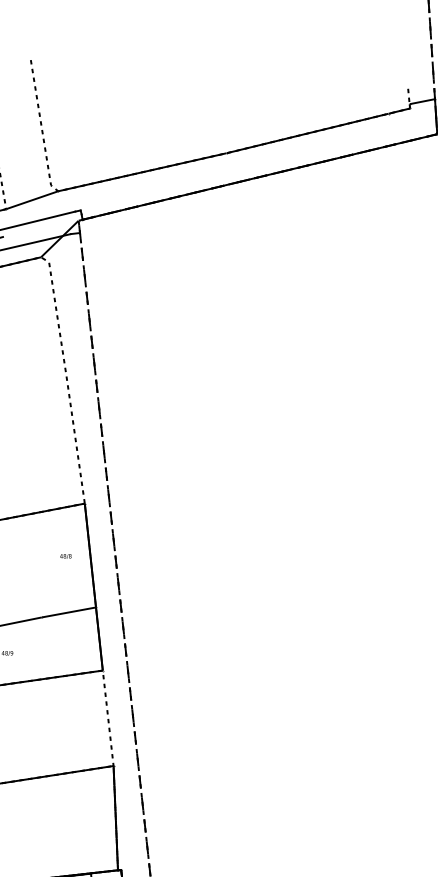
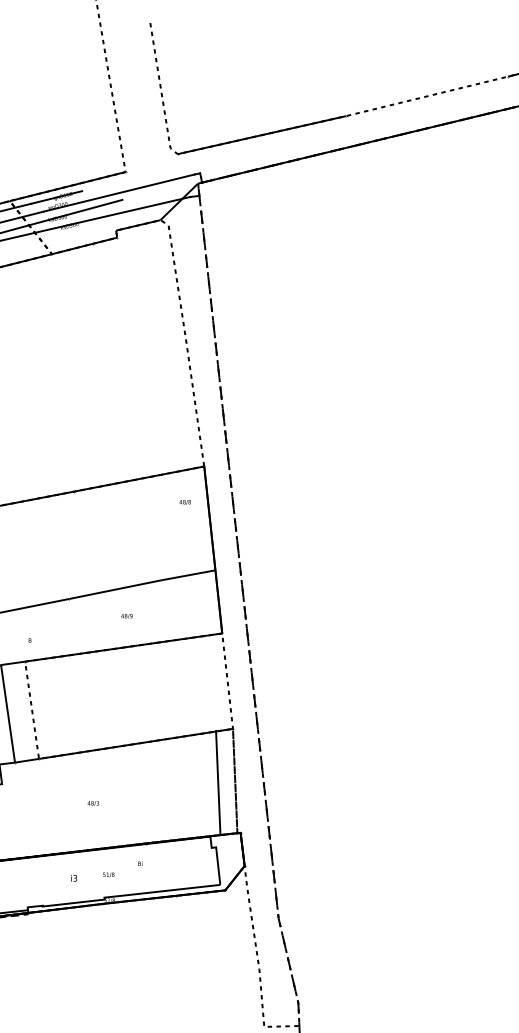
line: (308, 132) -> (427, 95), removed
line: (32, 199) -> (151, 162), removed
text: (65, 556) -> (184, 502), moved
line: (116, 817) -> (218, 781), moved

